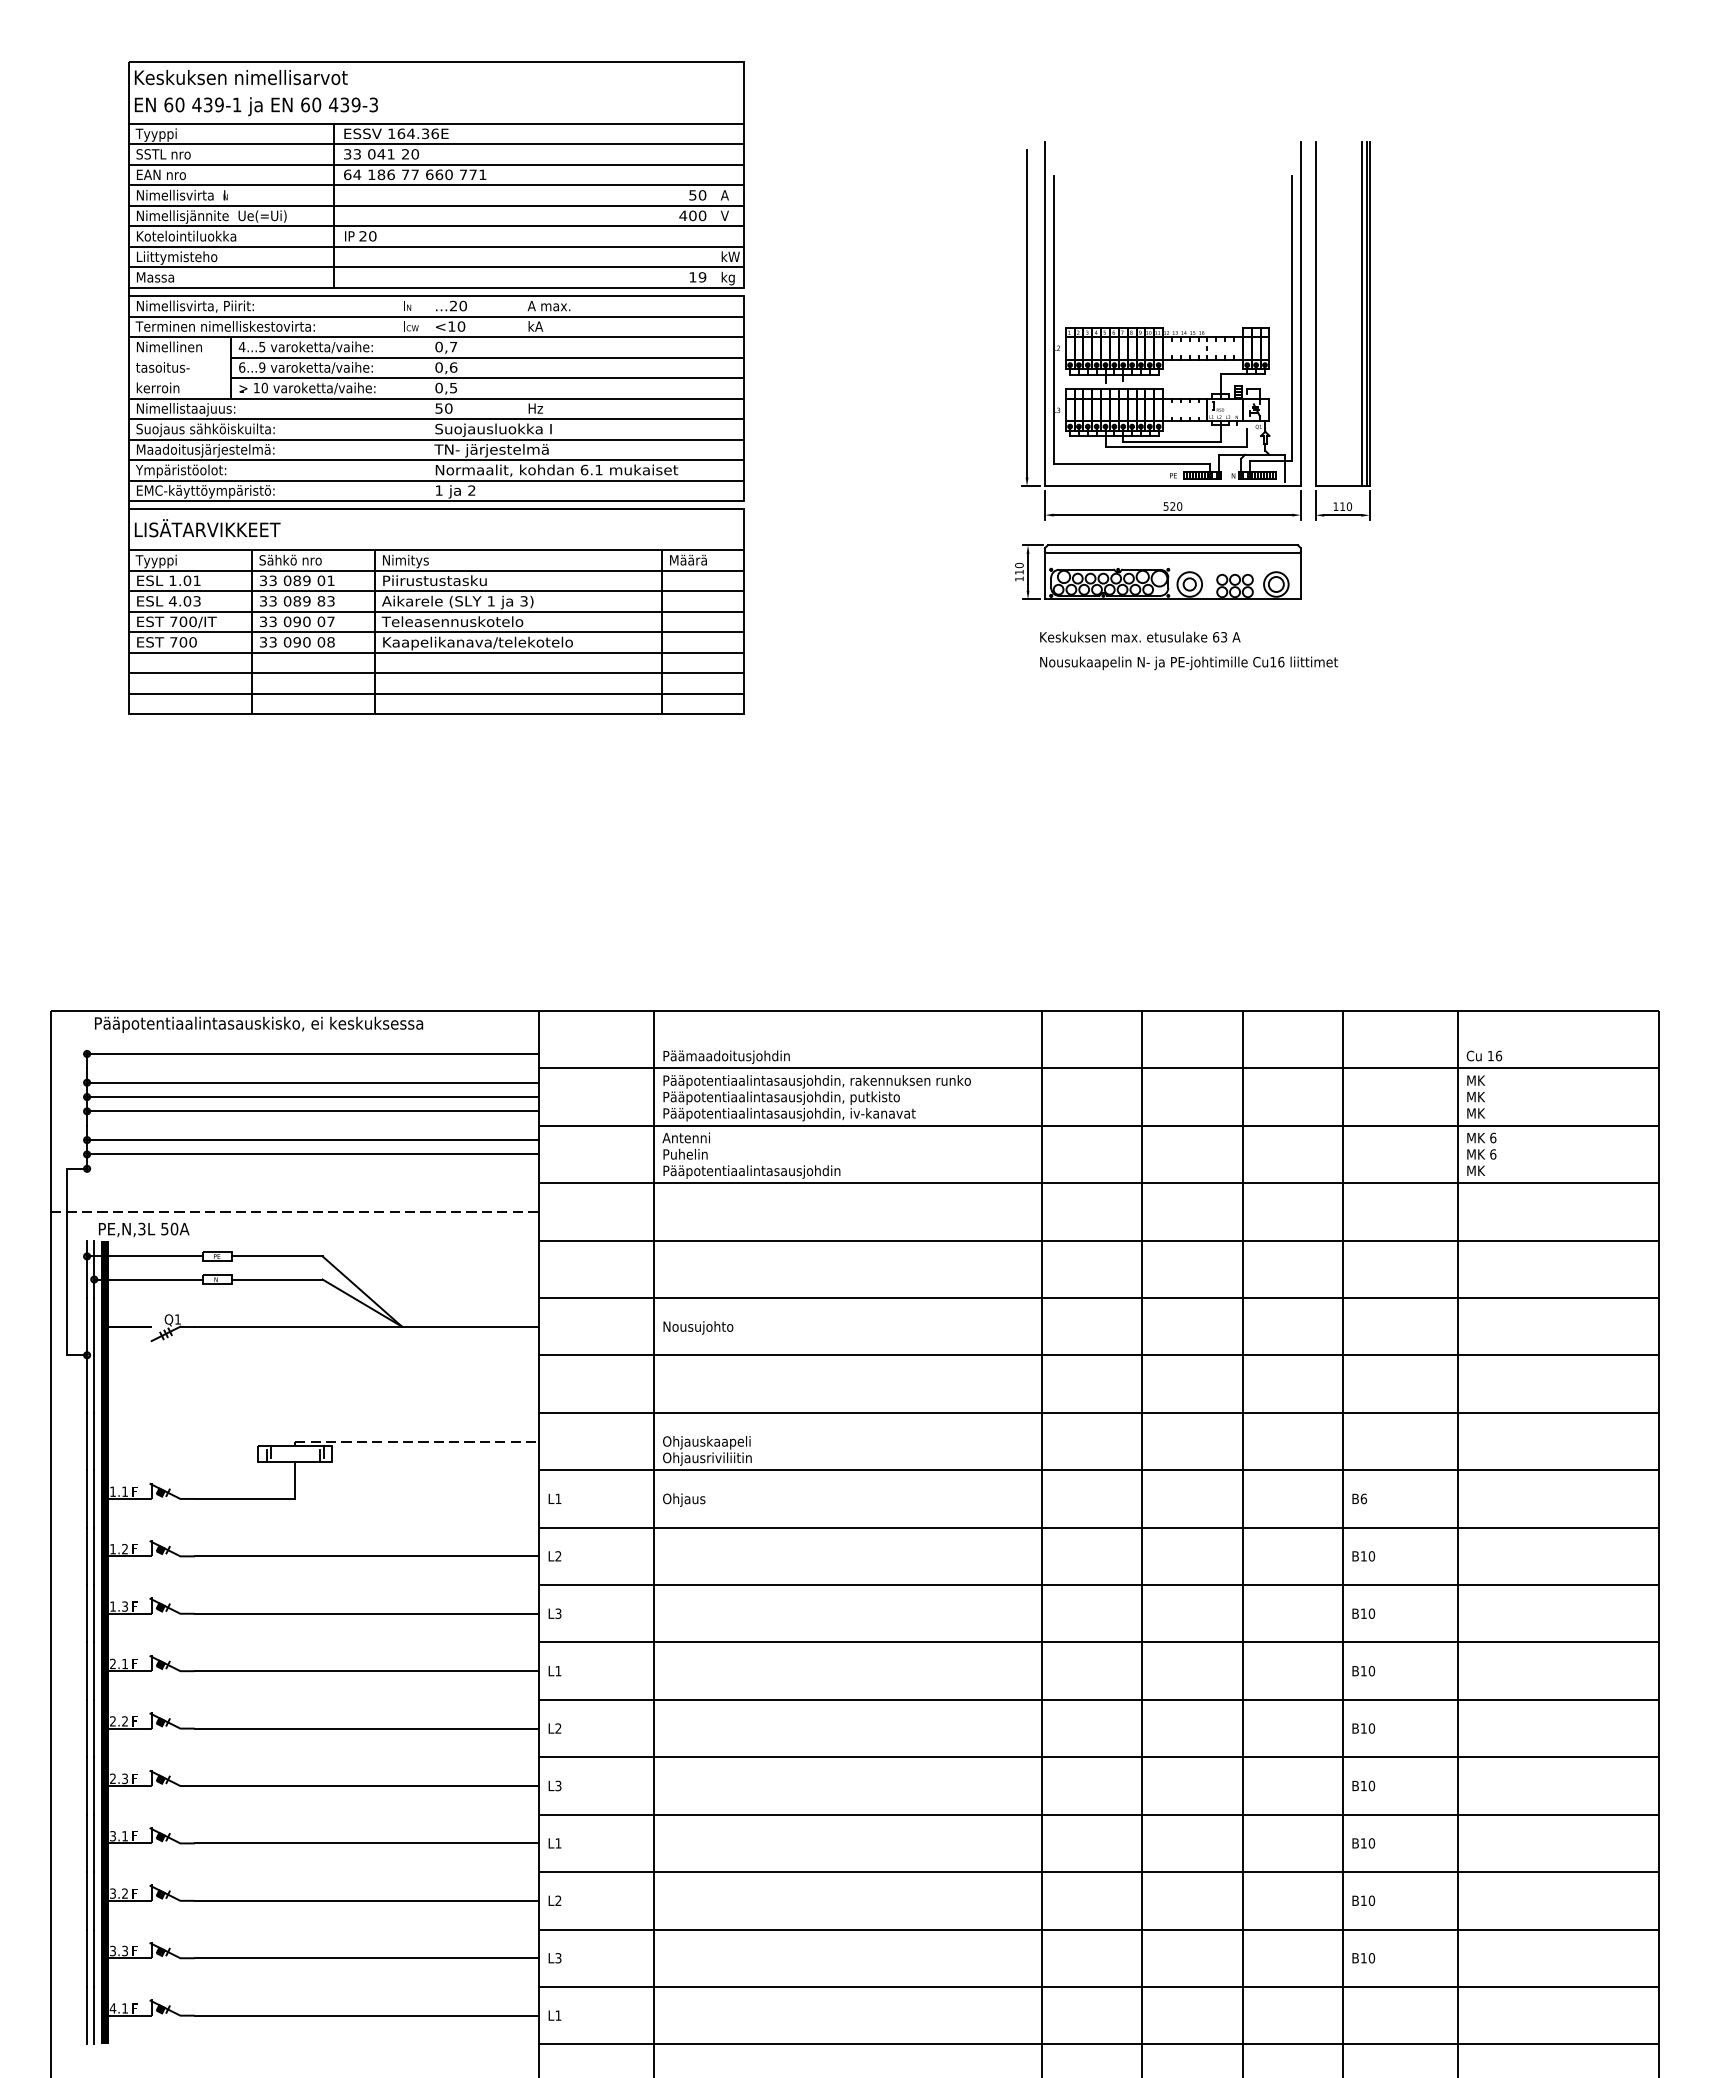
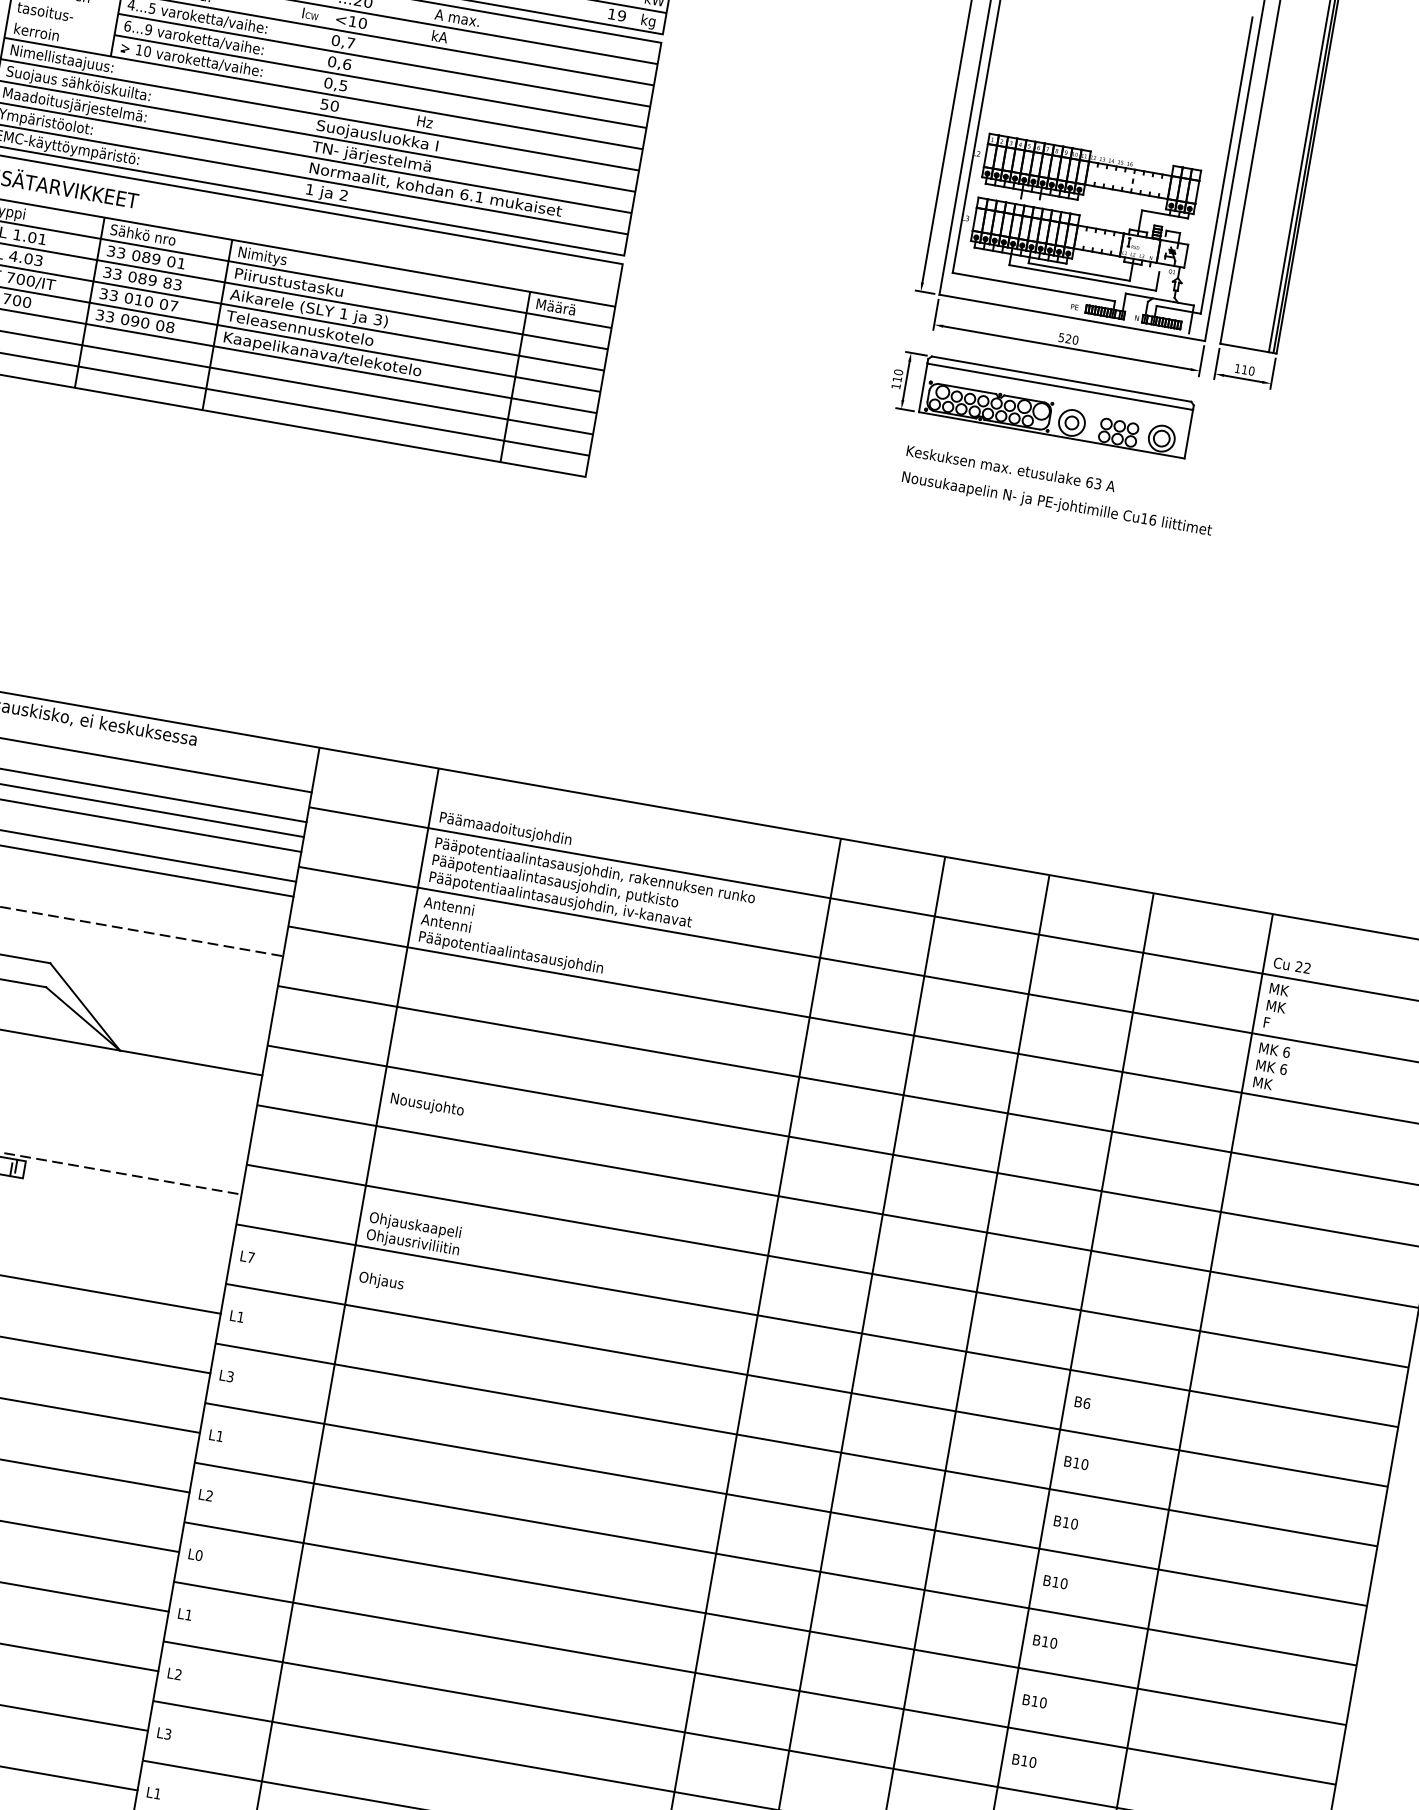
text: (296, 621) -> (138, 299), 090 -> 010
text: (1494, 1055) -> (1302, 966), 16 -> 22
text: (1476, 1113) -> (1273, 1023), MK -> F
text: (685, 1154) -> (445, 923), Puhelin -> Antenni
text: (558, 1498) -> (251, 1257), L1 -> L7
text: (558, 1556) -> (240, 1317), L2 -> L1
text: (558, 1785) -> (199, 1555), L3 -> L0

